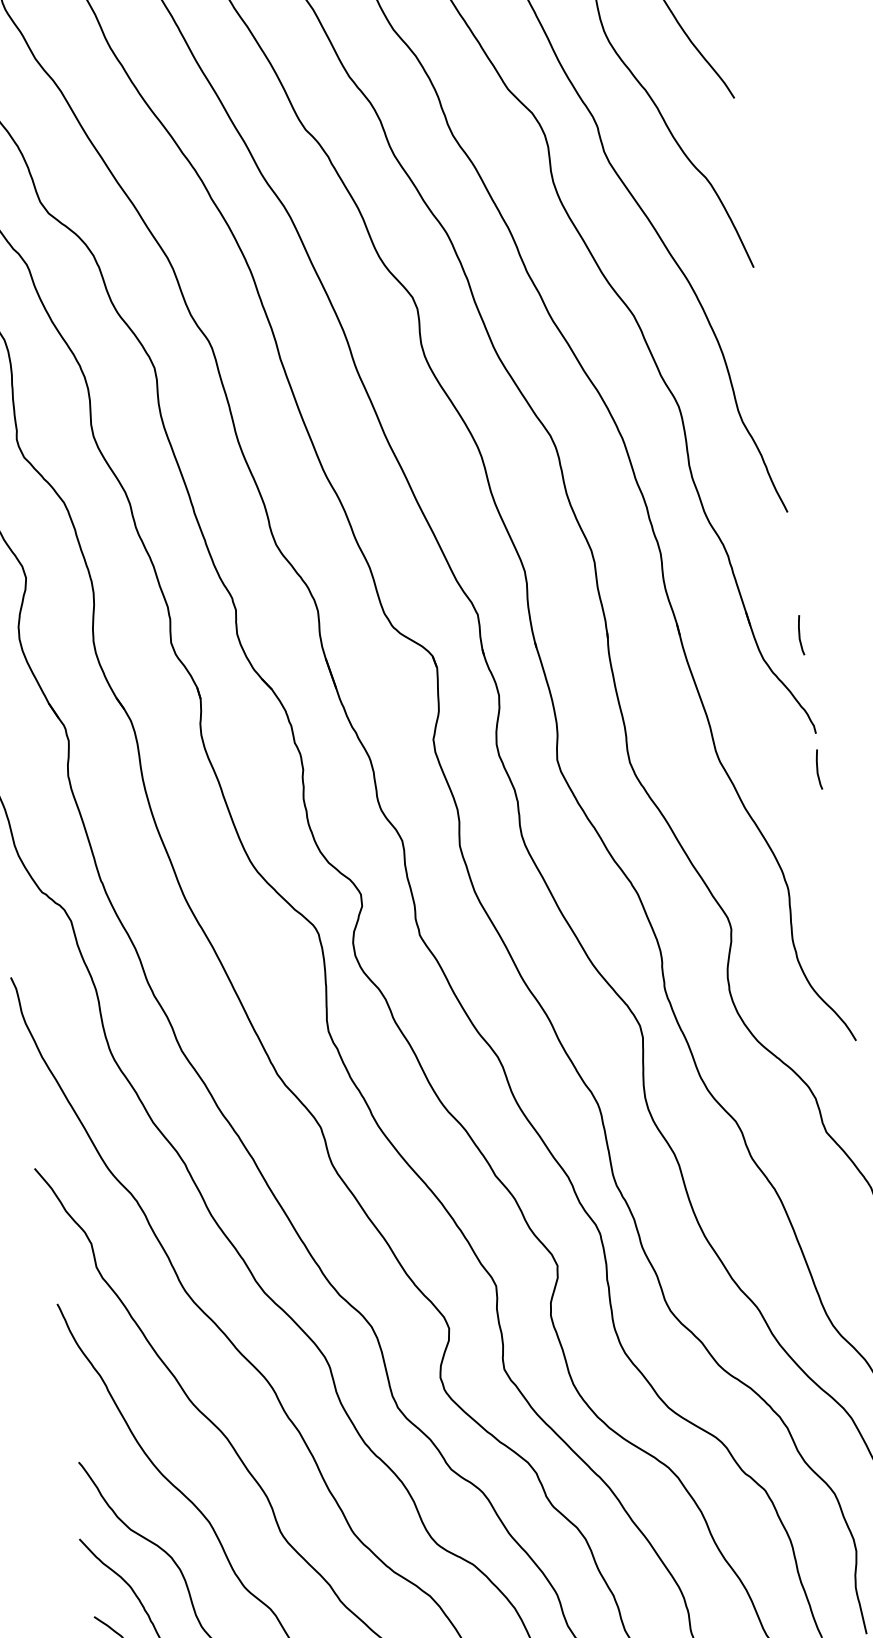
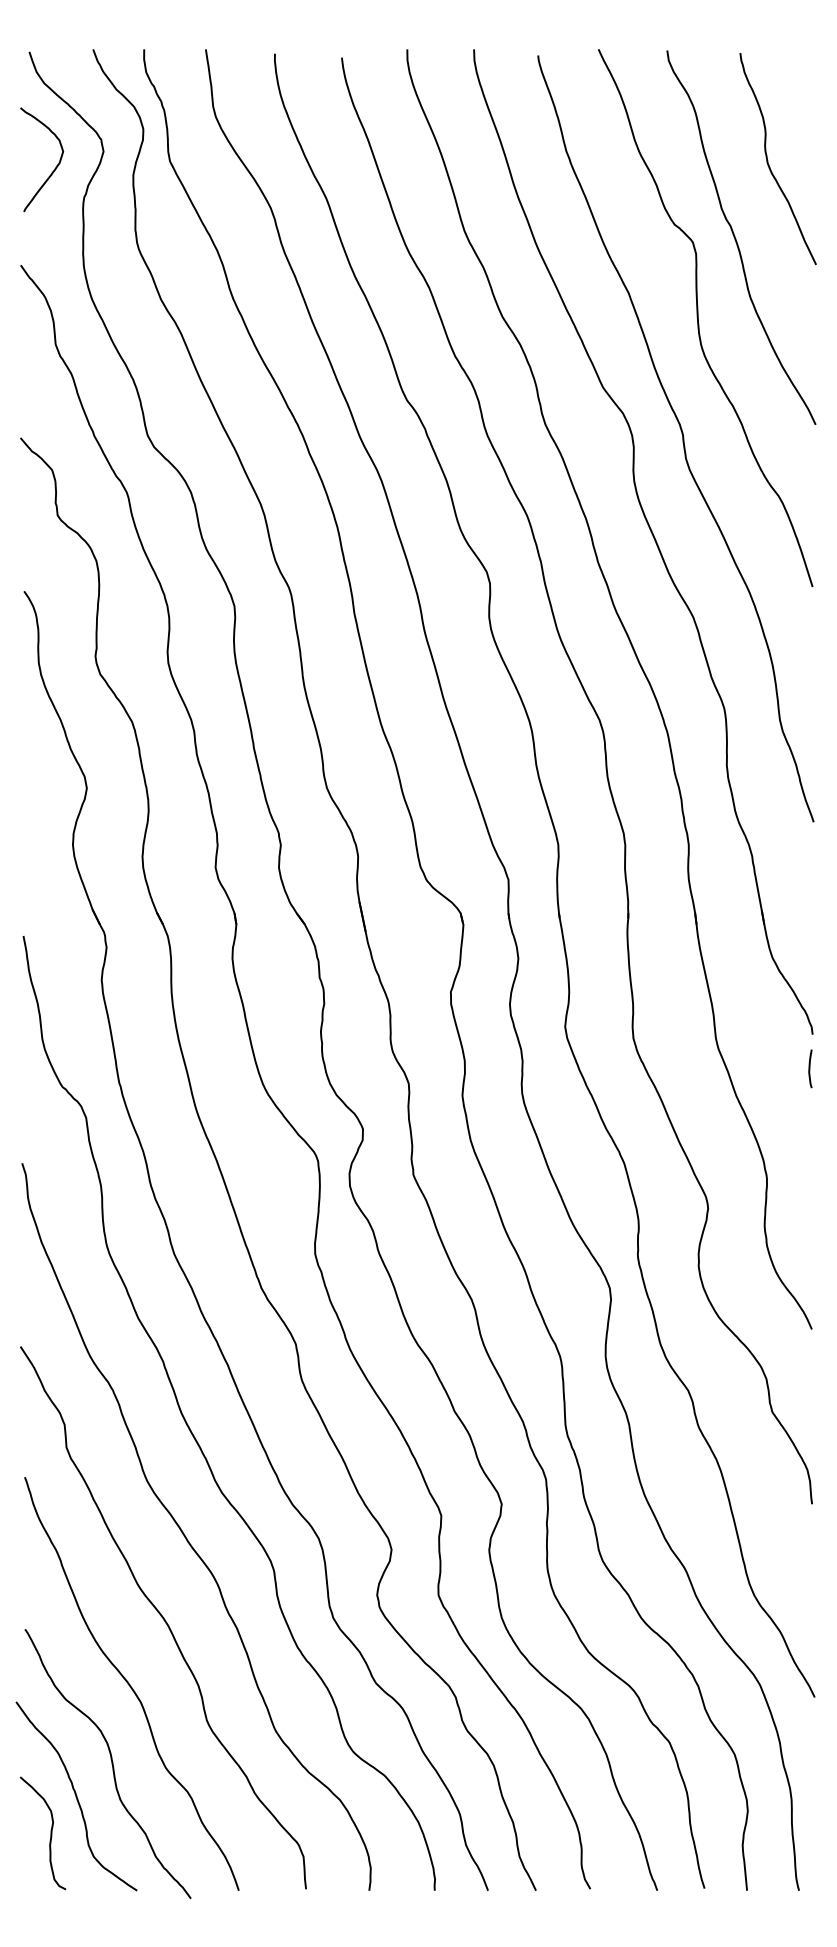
curve: (800, 634) -> (810, 939), removed

